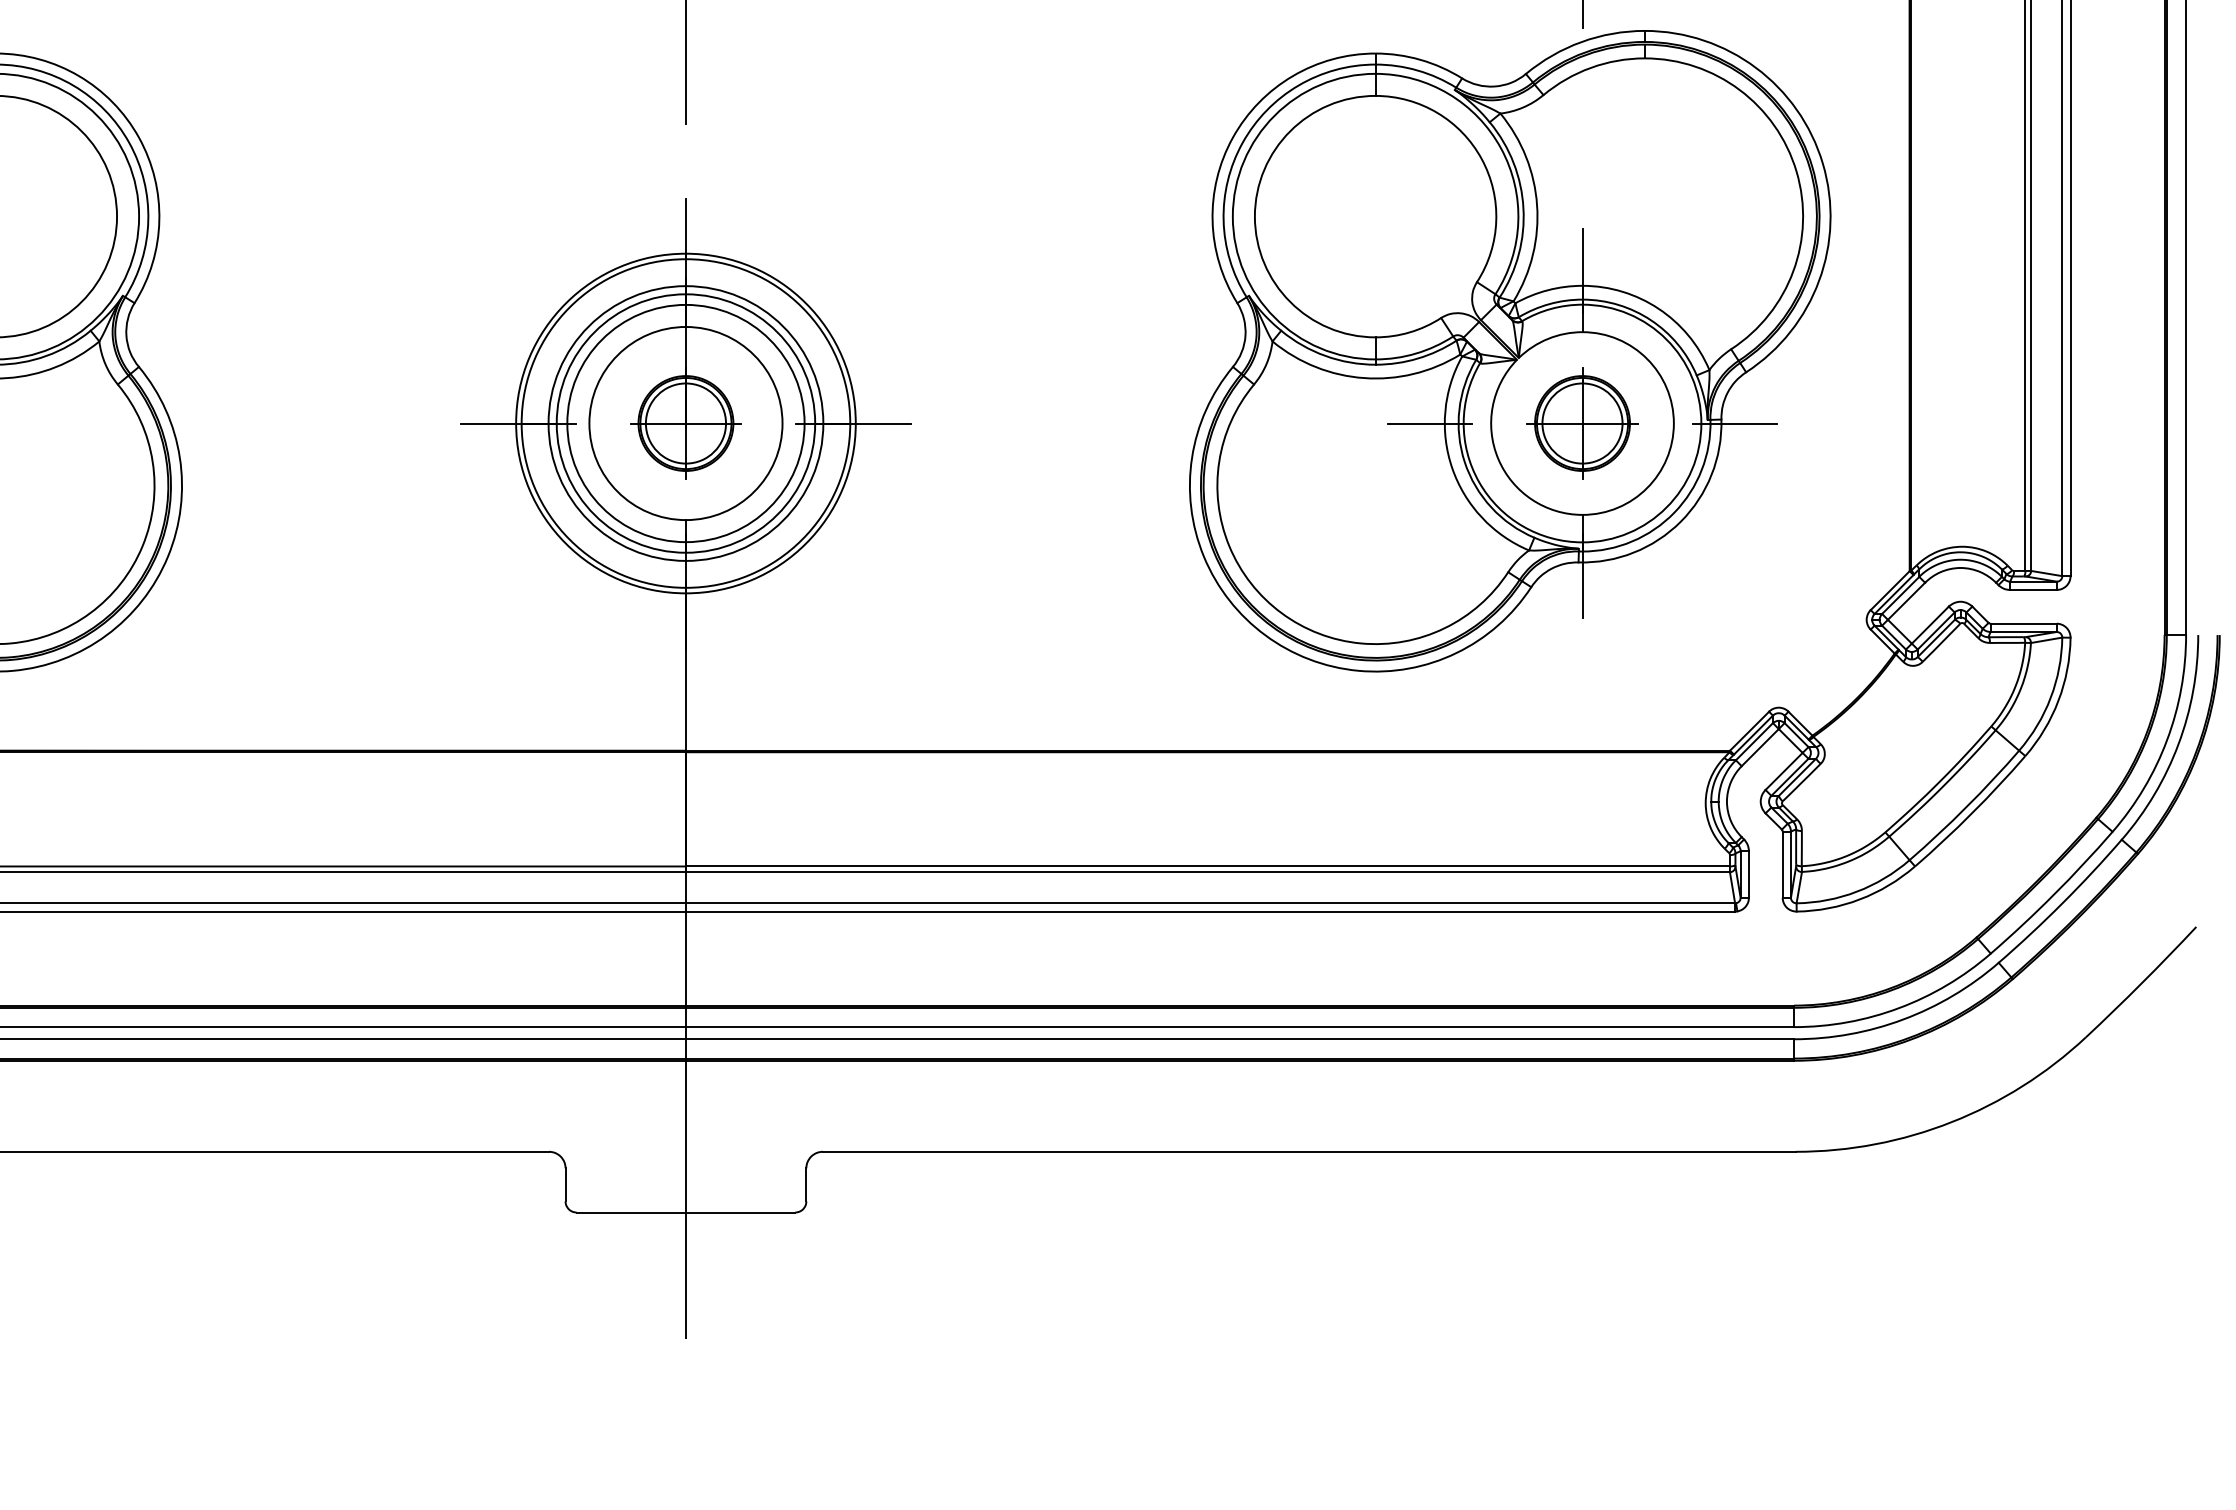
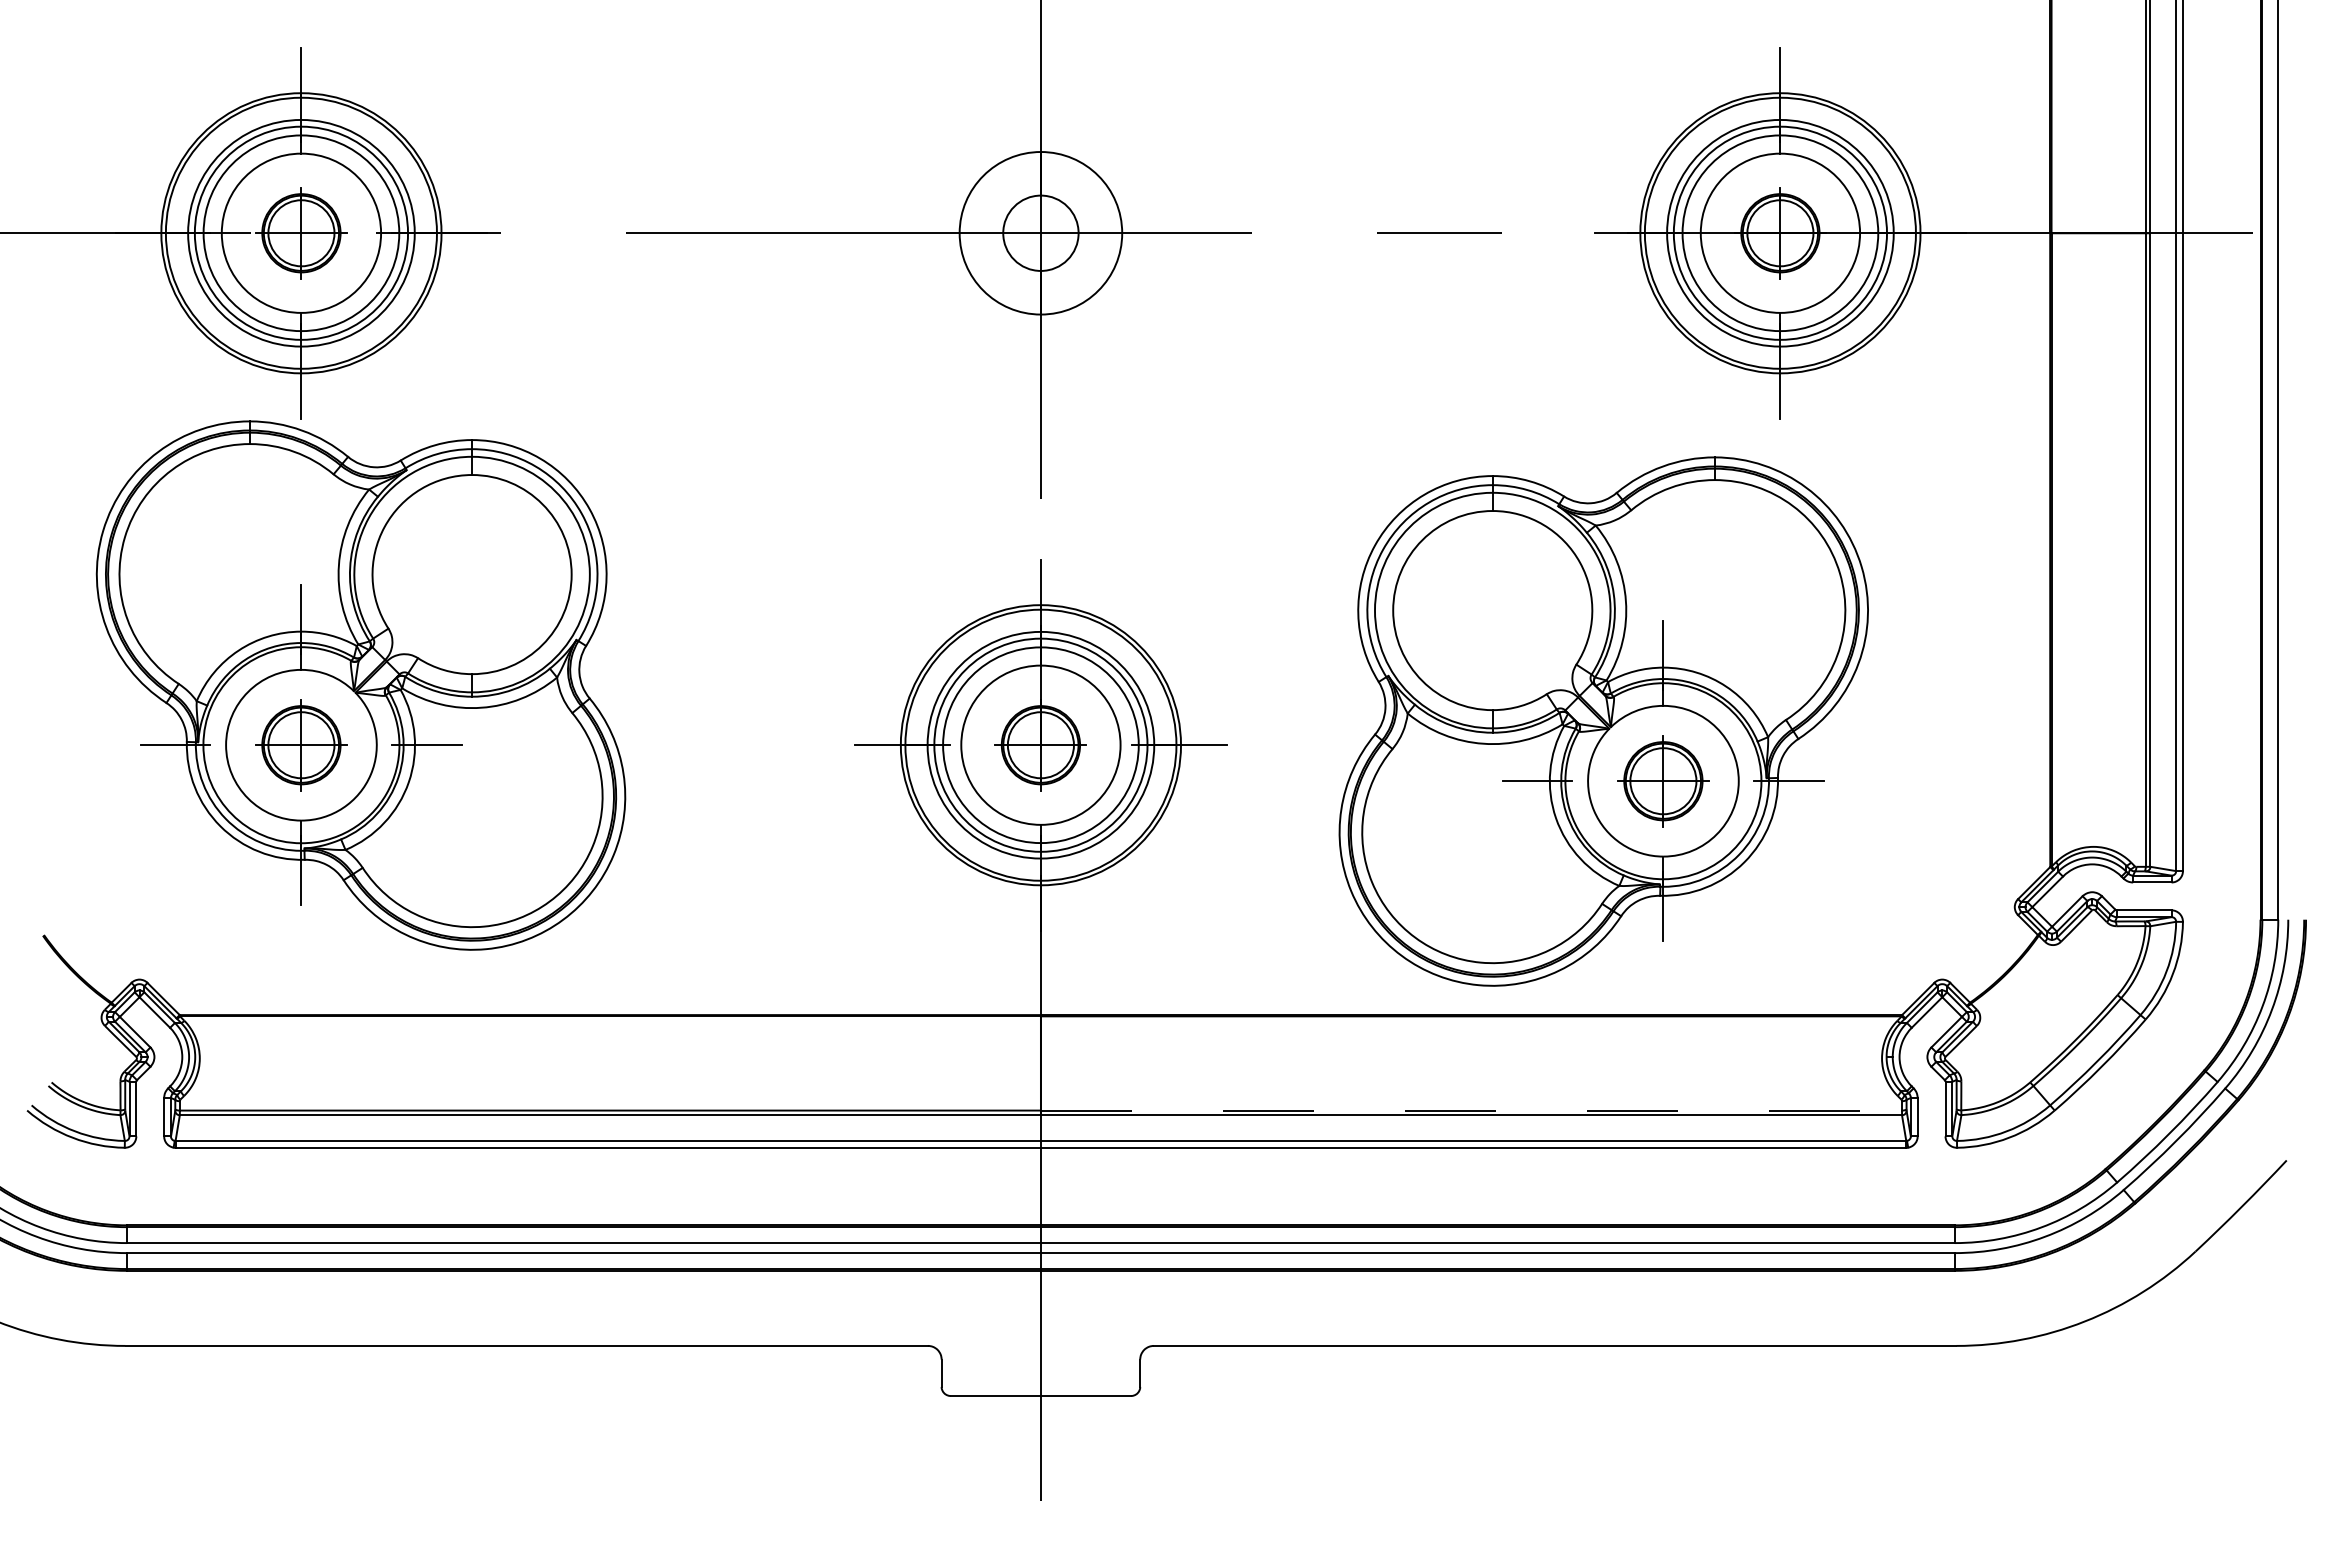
part: (1509, 351) -> (1603, 721), moved
line: (1207, 866) -> (1471, 1110), solid -> dashed

